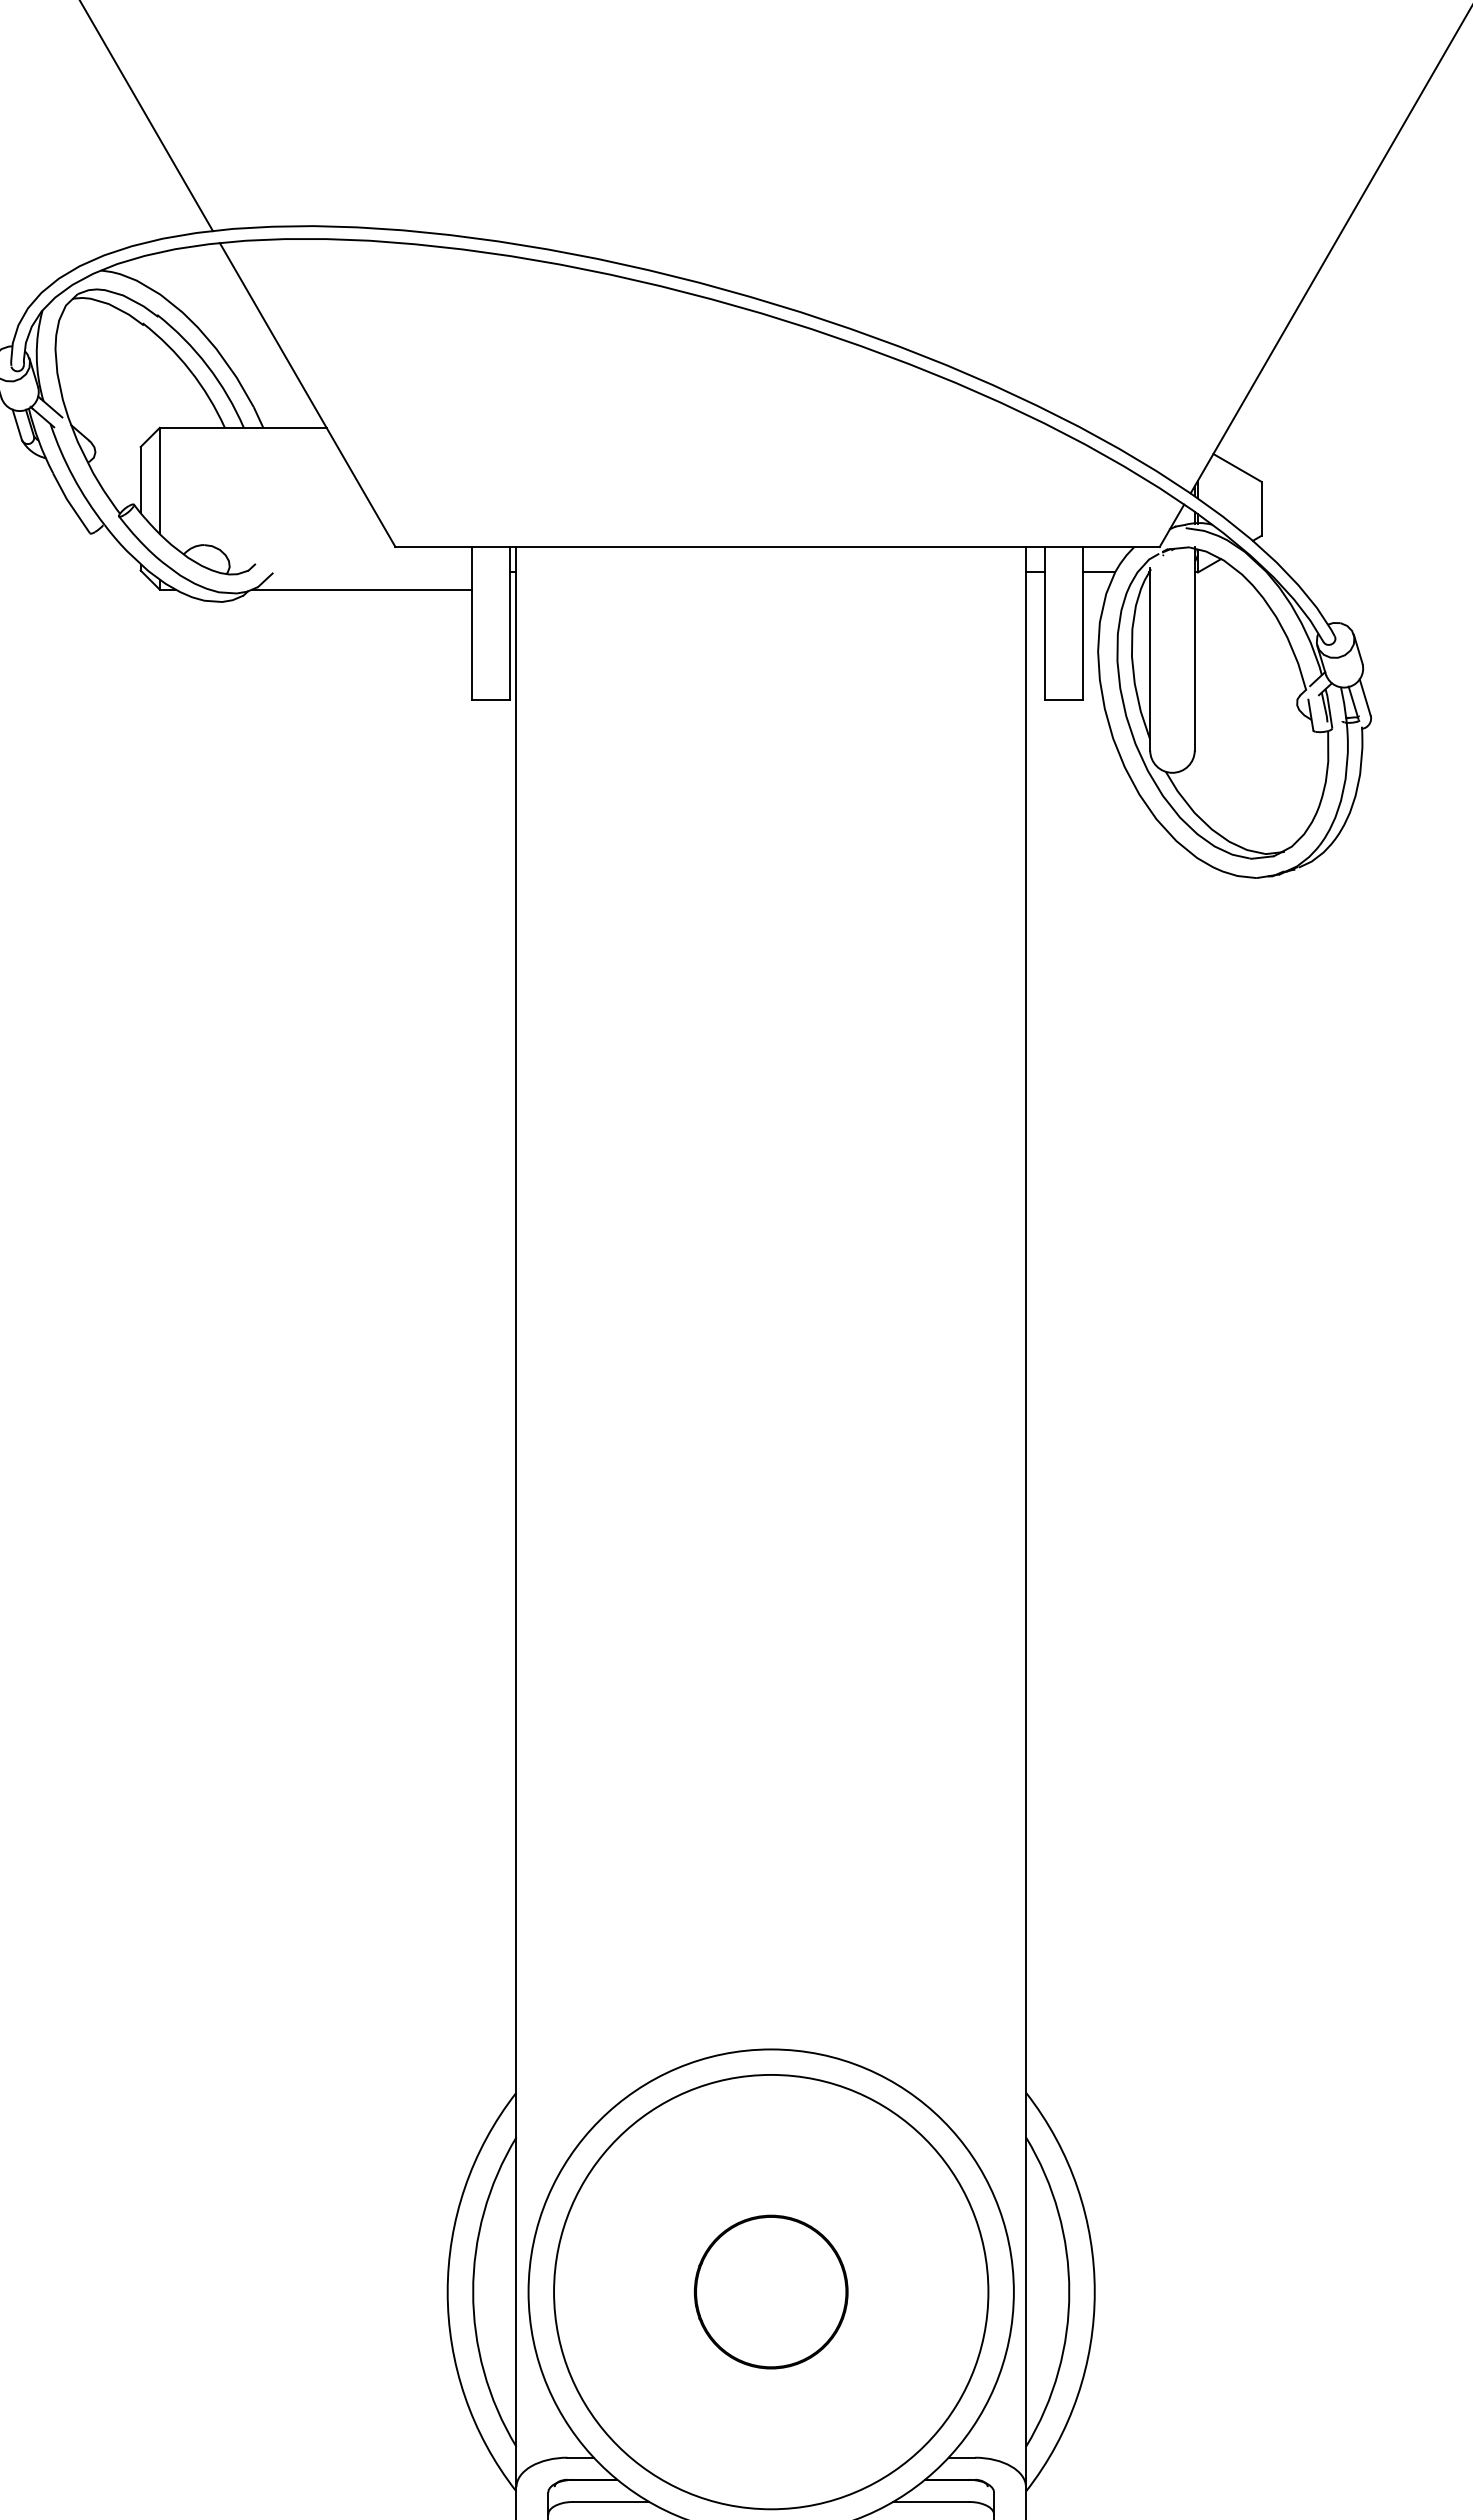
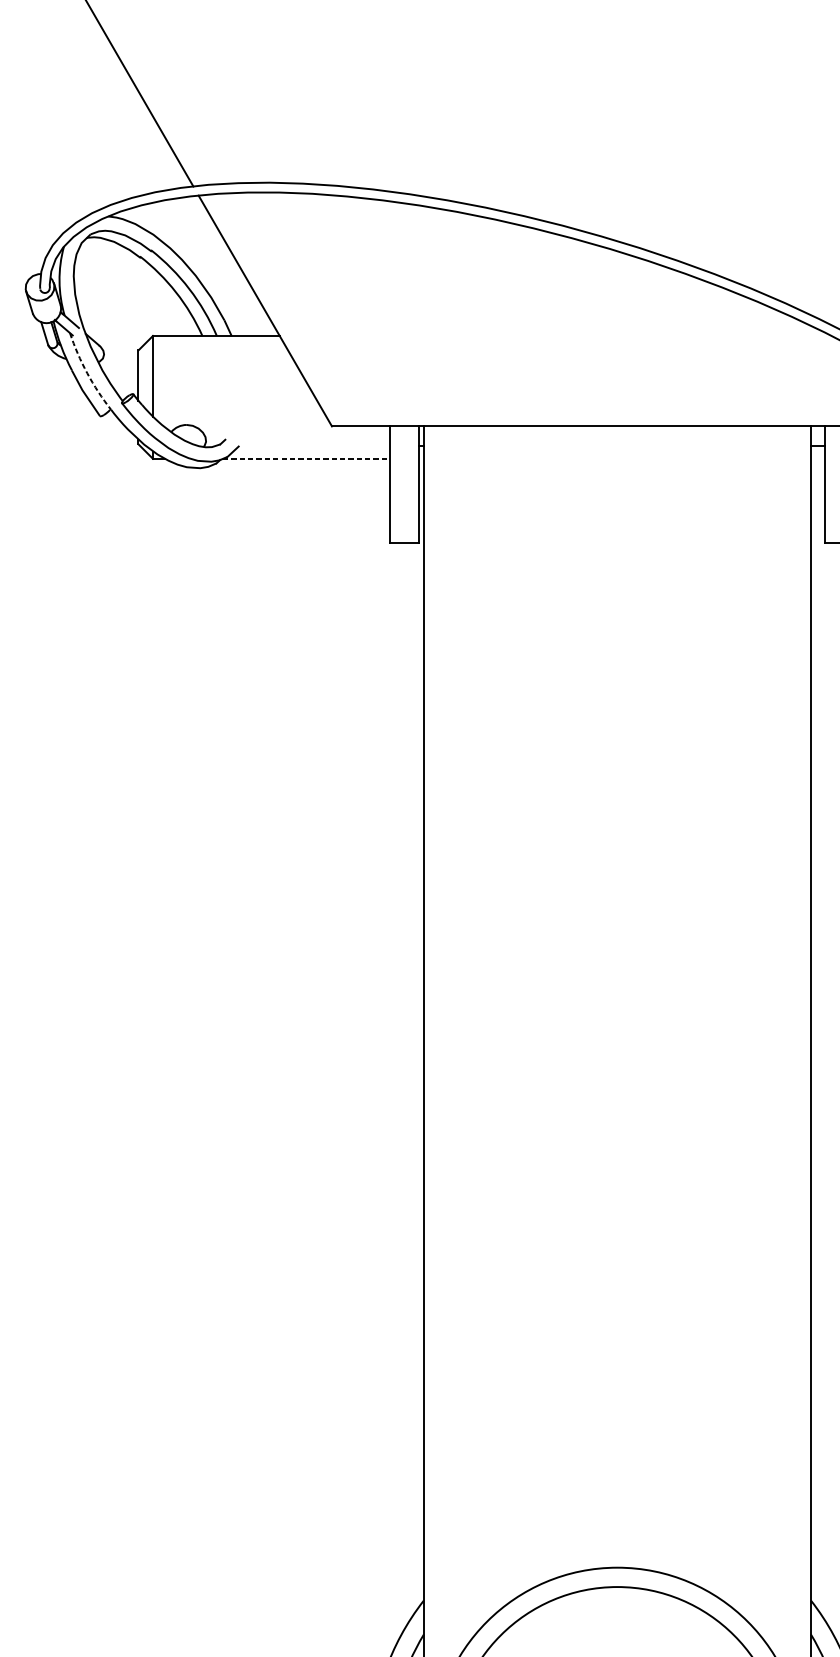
arc: (73, 476) -> (87, 372), solid -> dashed
line: (361, 589) -> (306, 458), solid -> dashed

